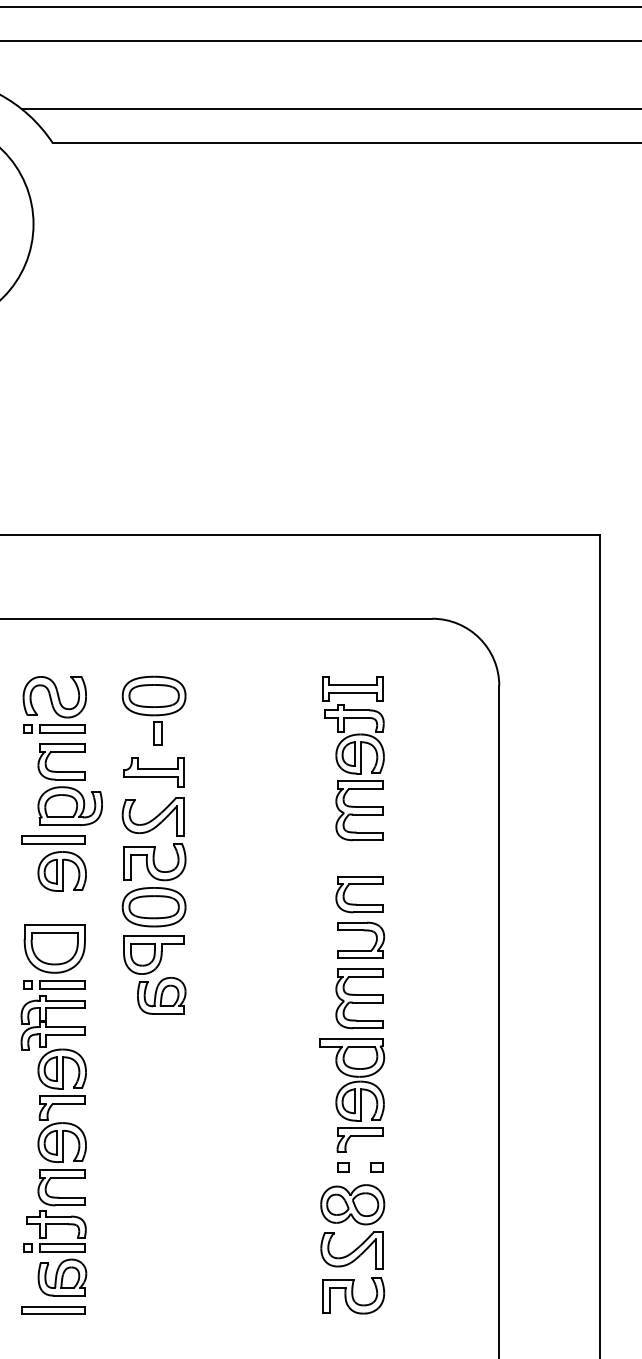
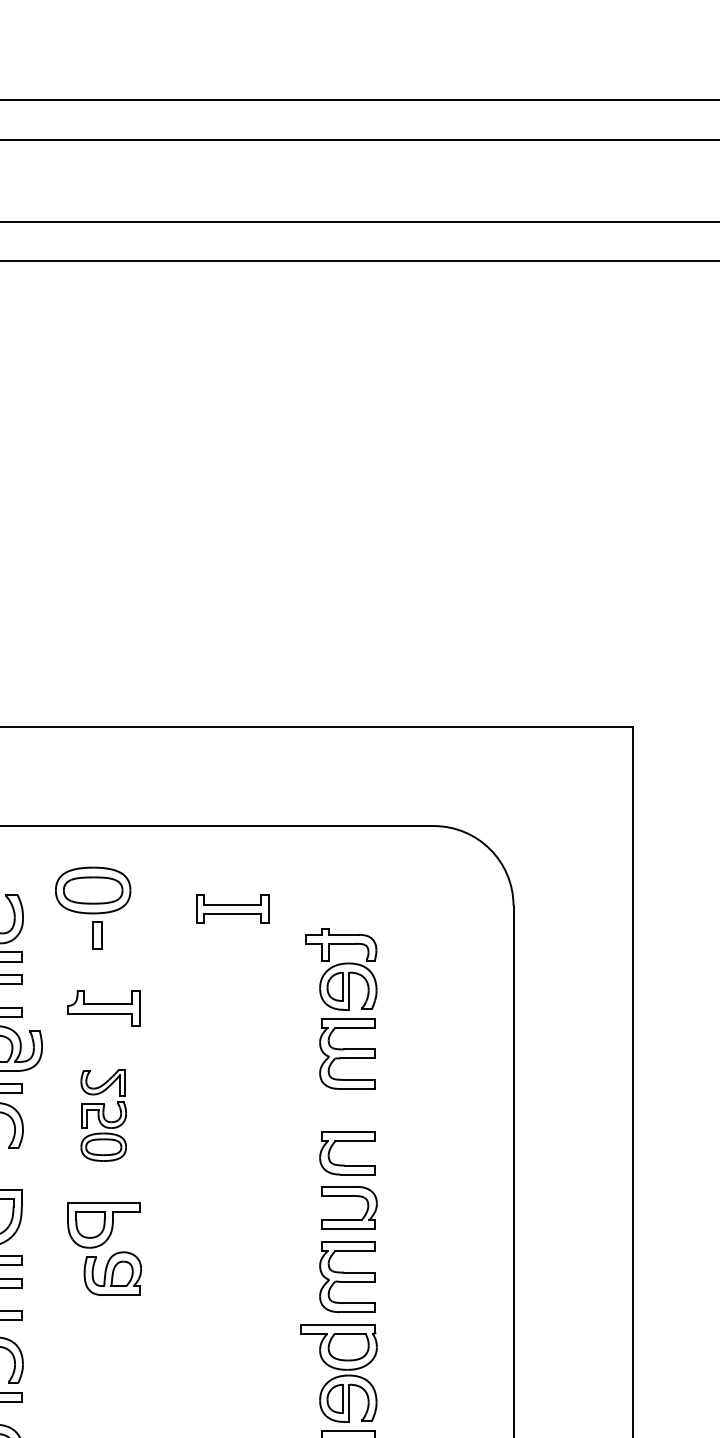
part: (352, 688) -> (232, 908), moved
part: (153, 710) -> (92, 907), moved
part: (153, 862) -> (103, 1115), size x0.6

